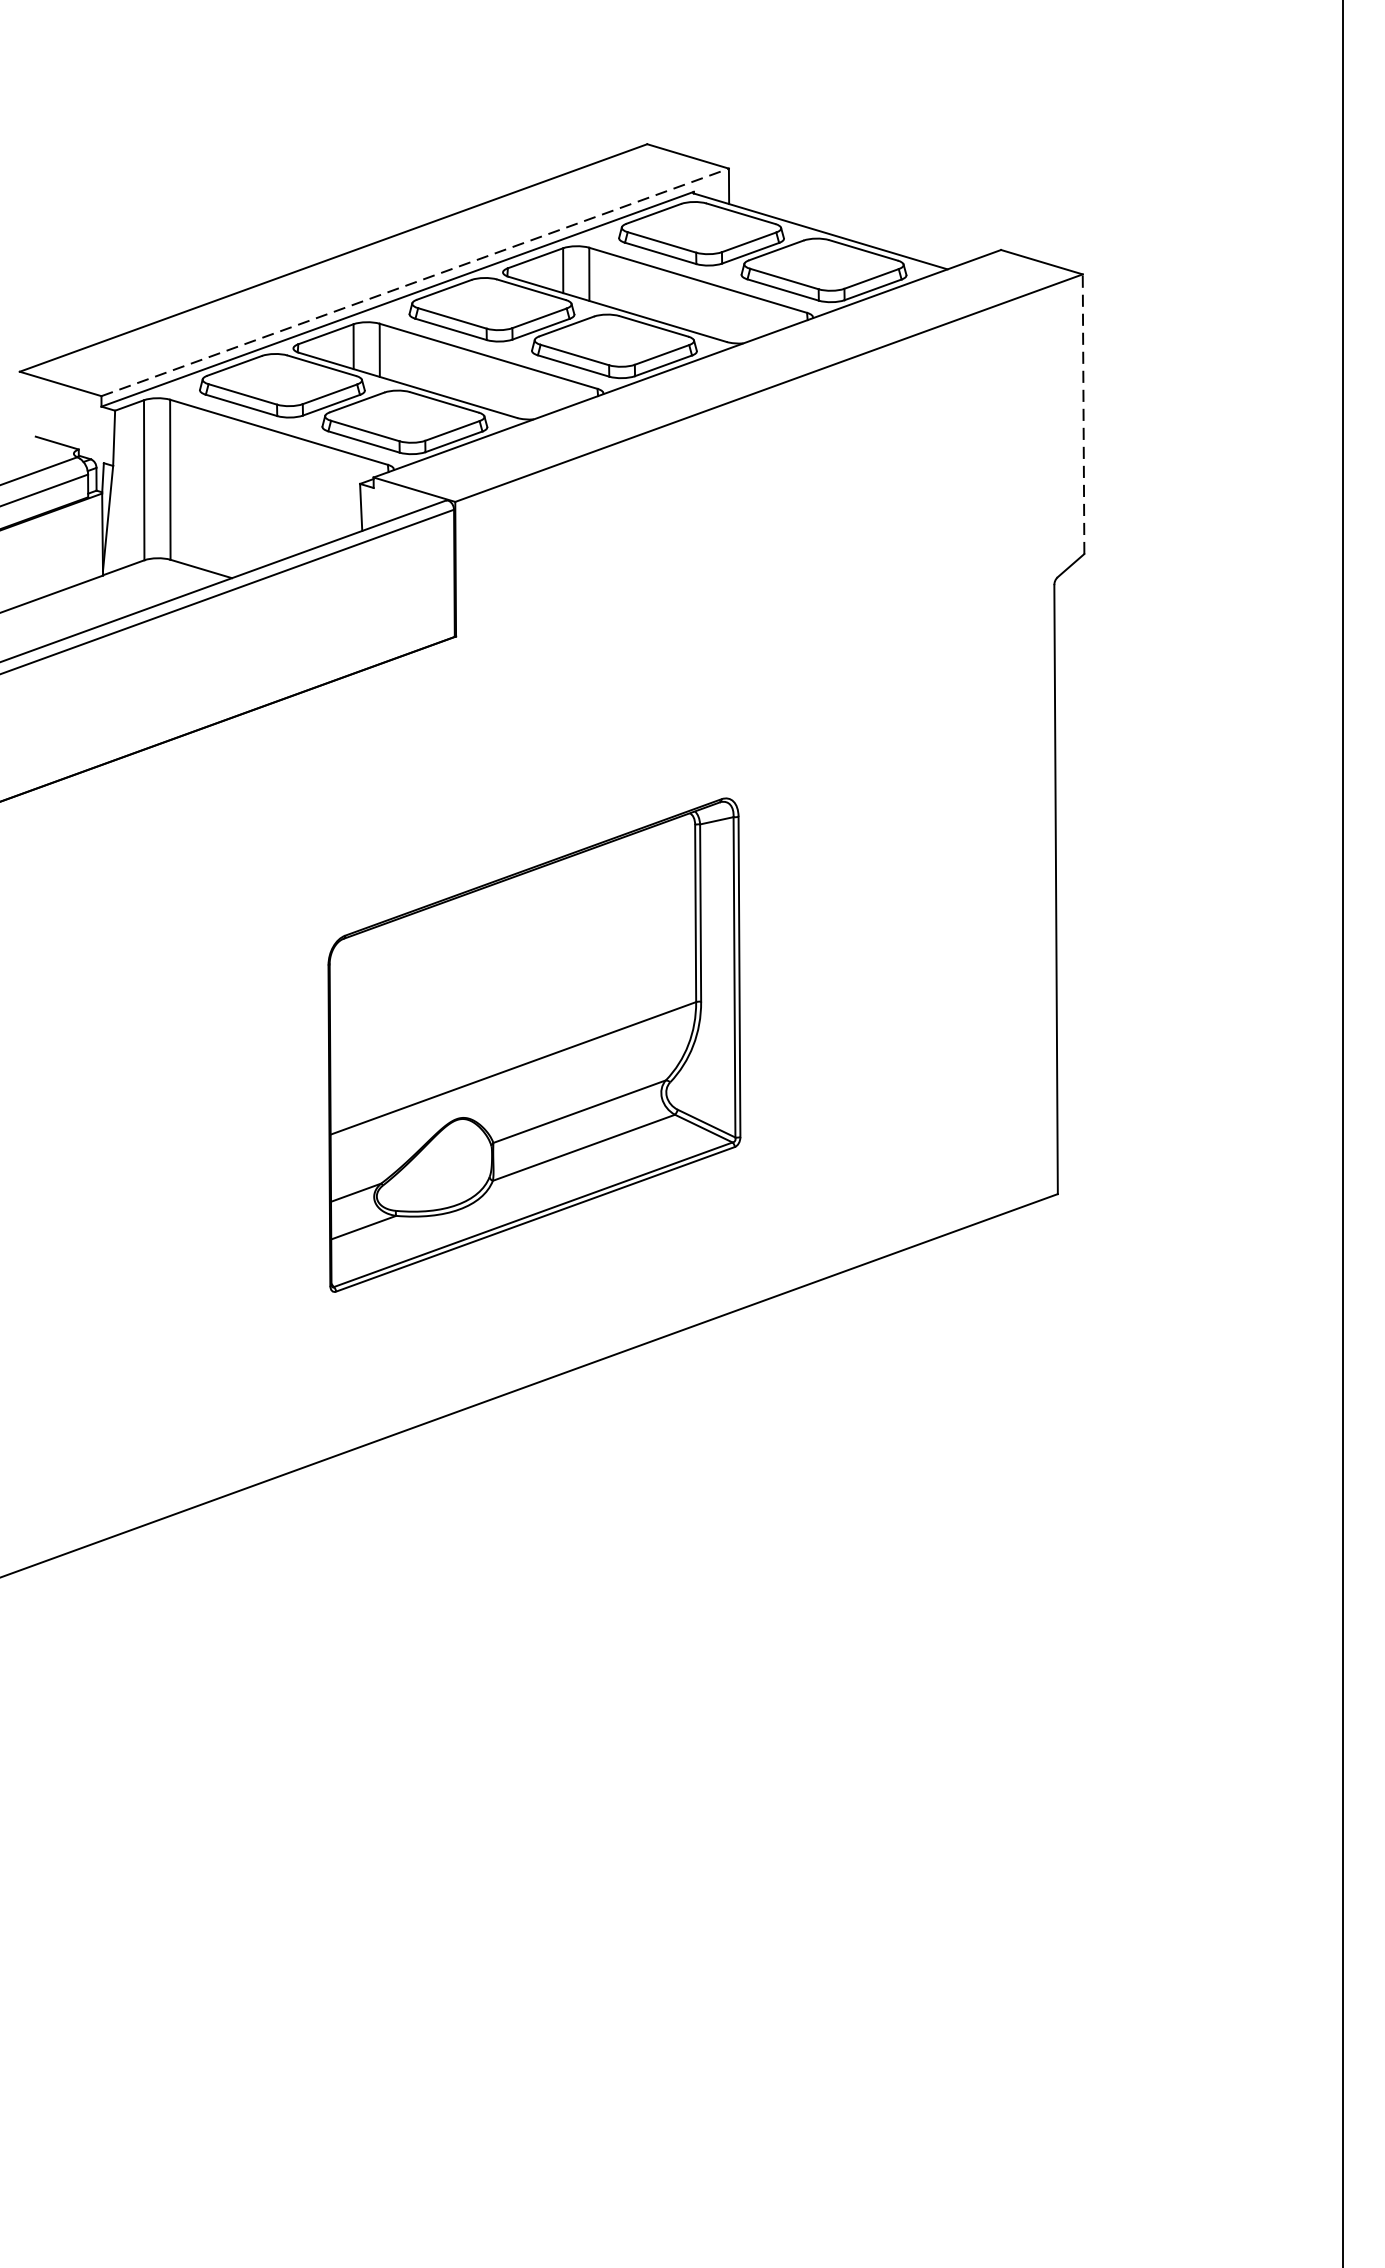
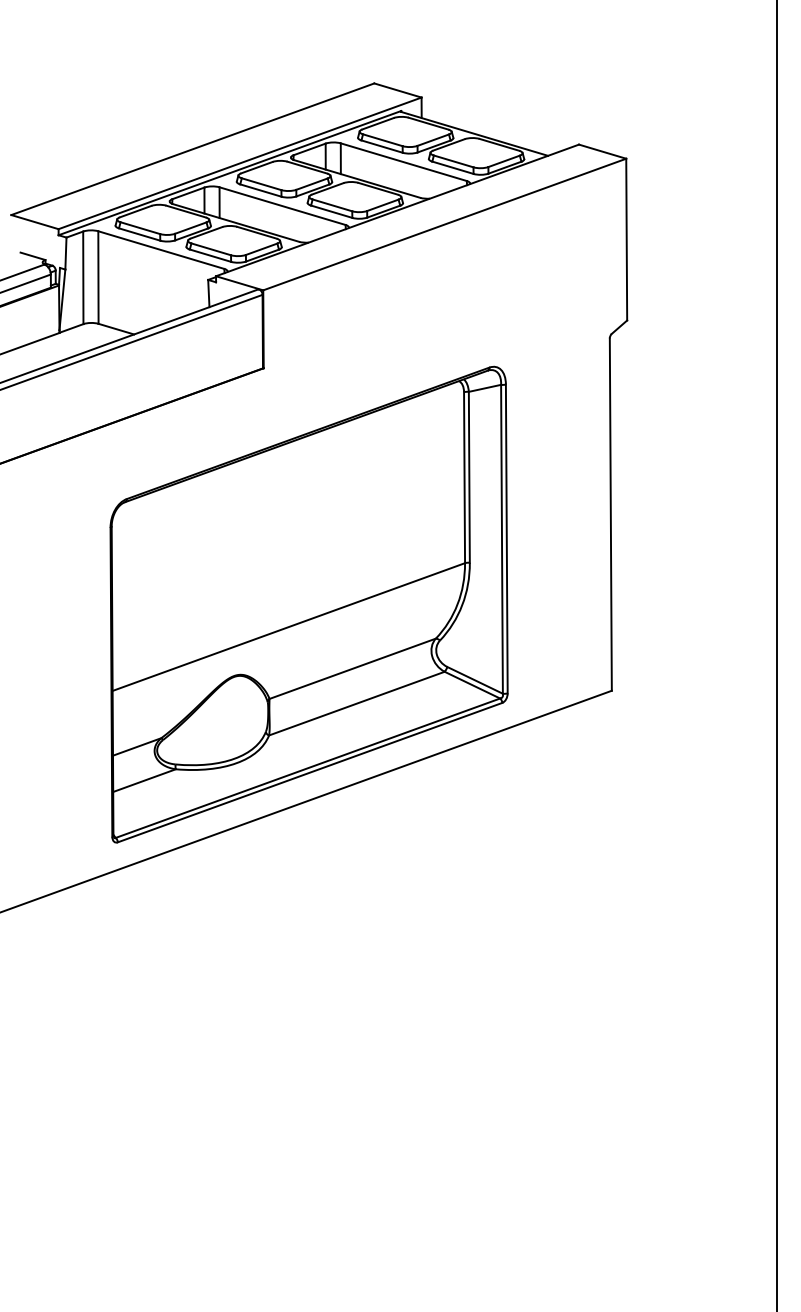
line: (415, 282) -> (240, 163), dashed -> solid
line: (1083, 413) -> (626, 239), dashed -> solid
part: (533, 1044) -> (308, 604), size x1.67

